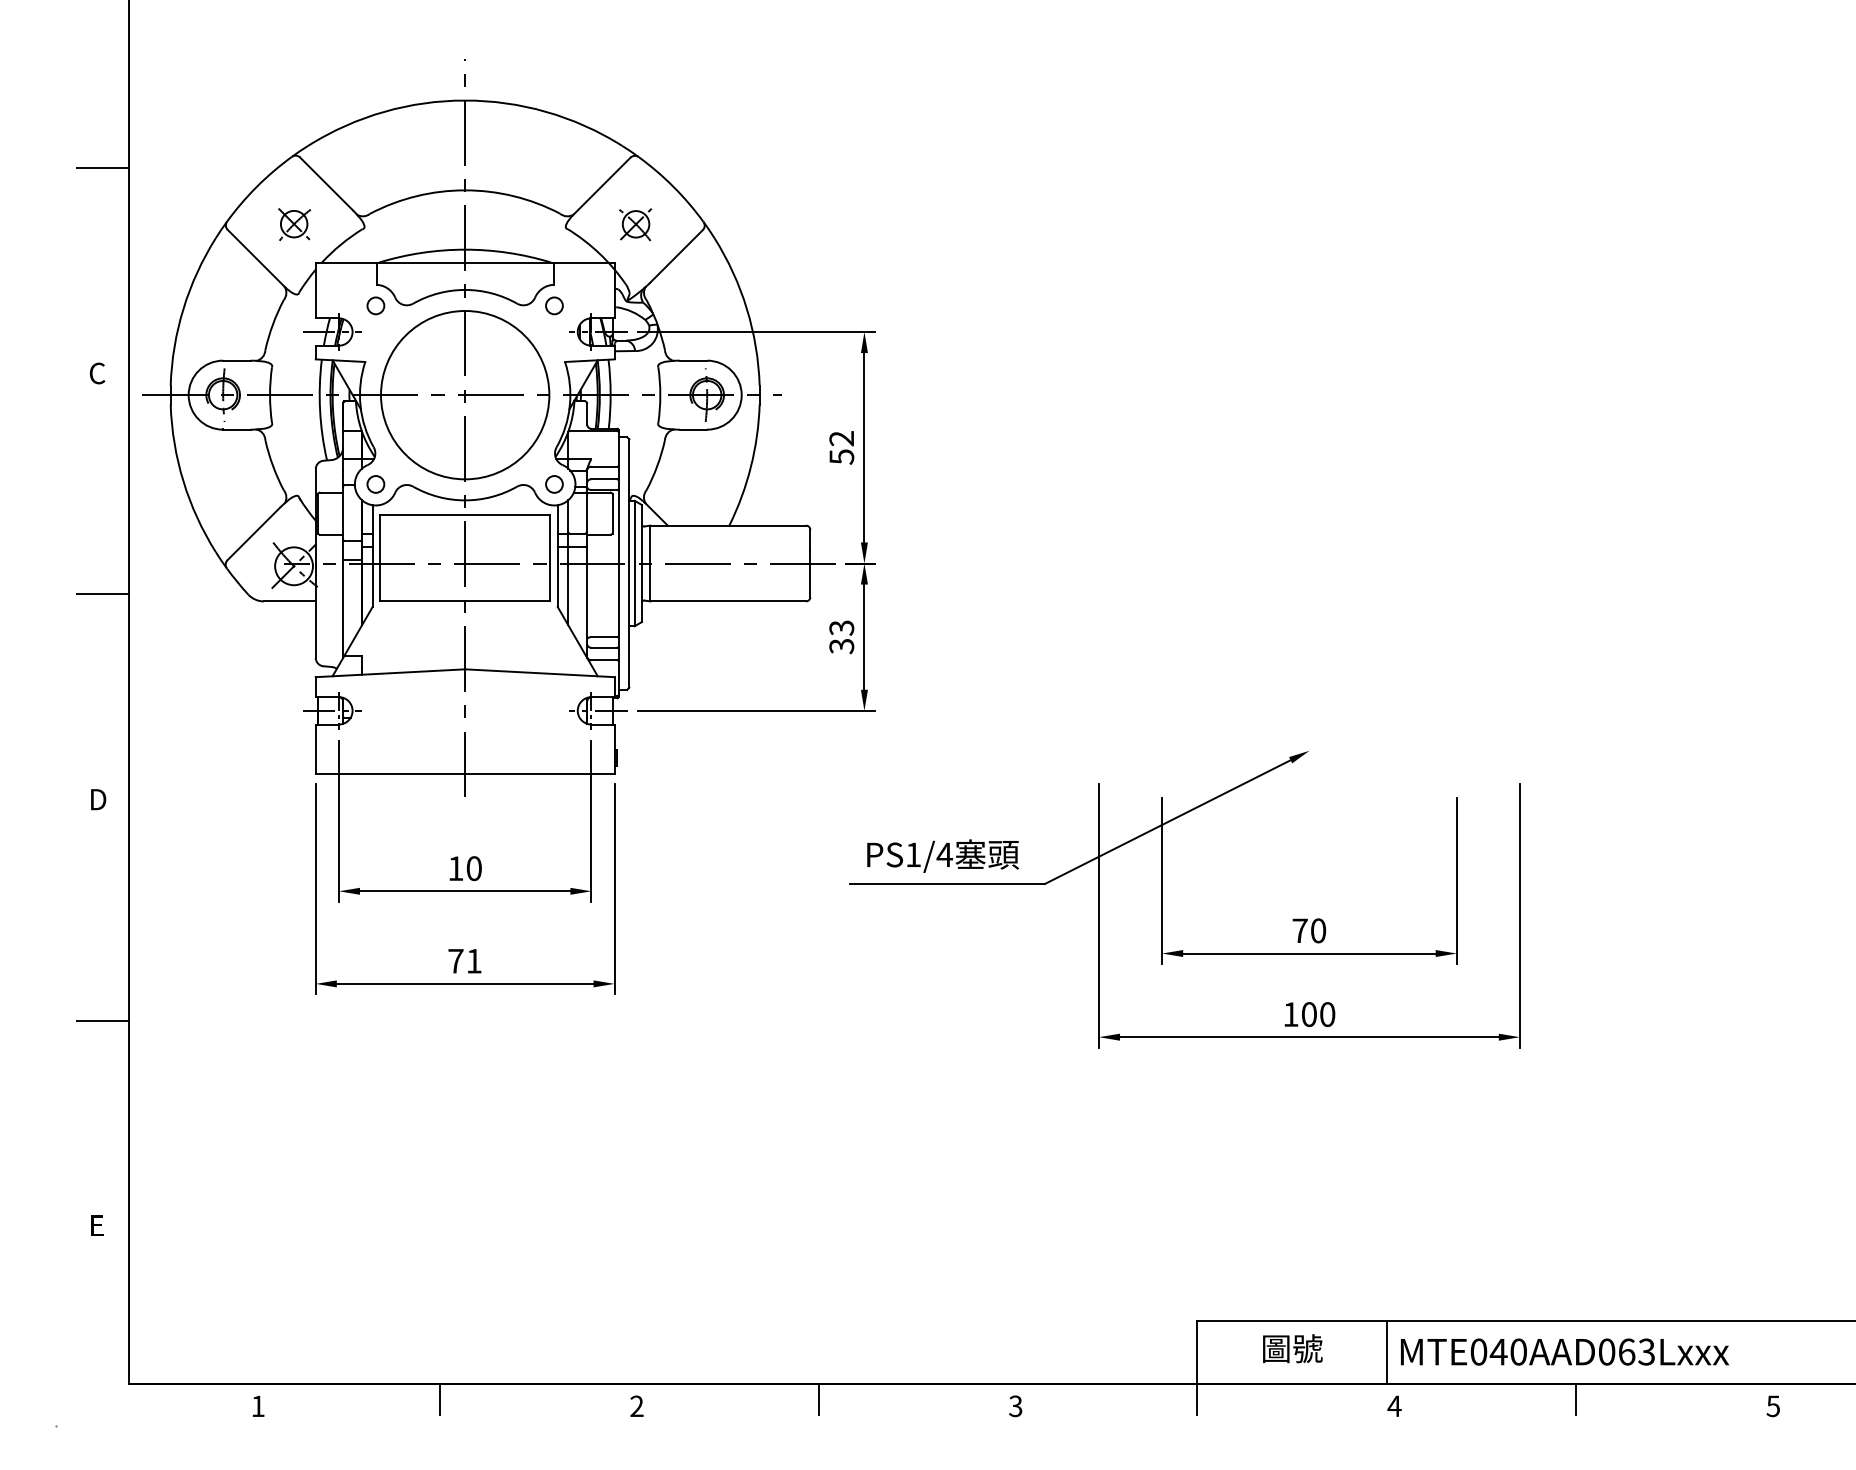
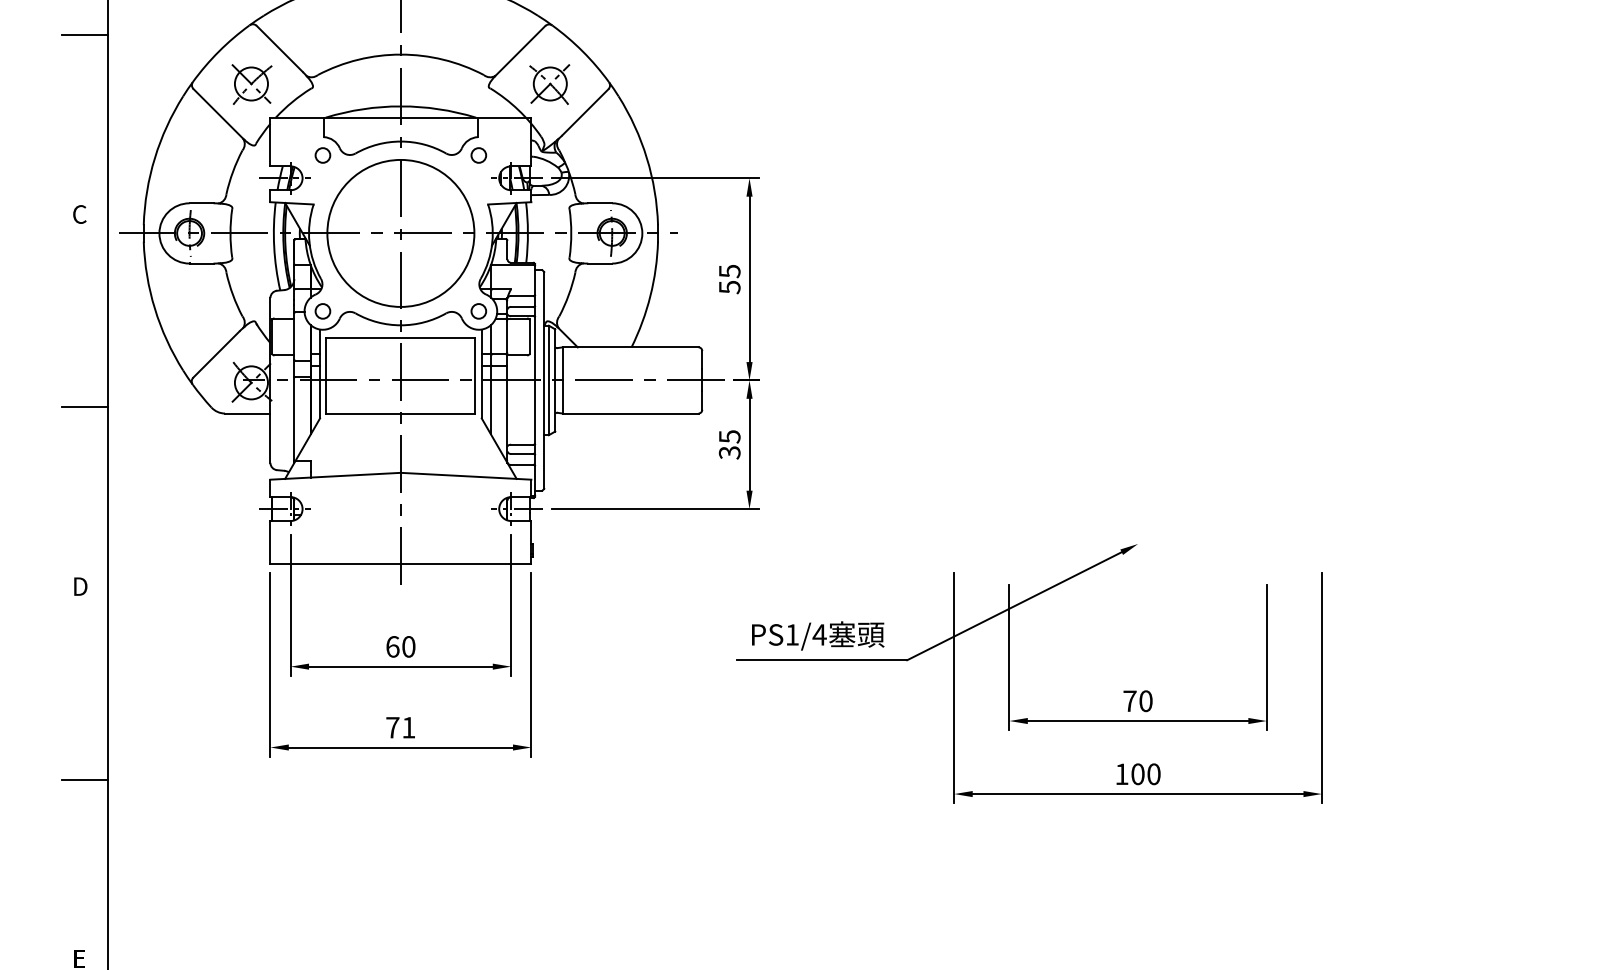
part: (294, 224) -> (251, 84), size x1.43
part: (635, 224) -> (549, 84), size x1.43
text: (841, 438) -> (729, 271), 52 -> 55
text: (841, 627) -> (729, 436), 33 -> 35
text: (455, 868) -> (392, 646), 10 -> 60

